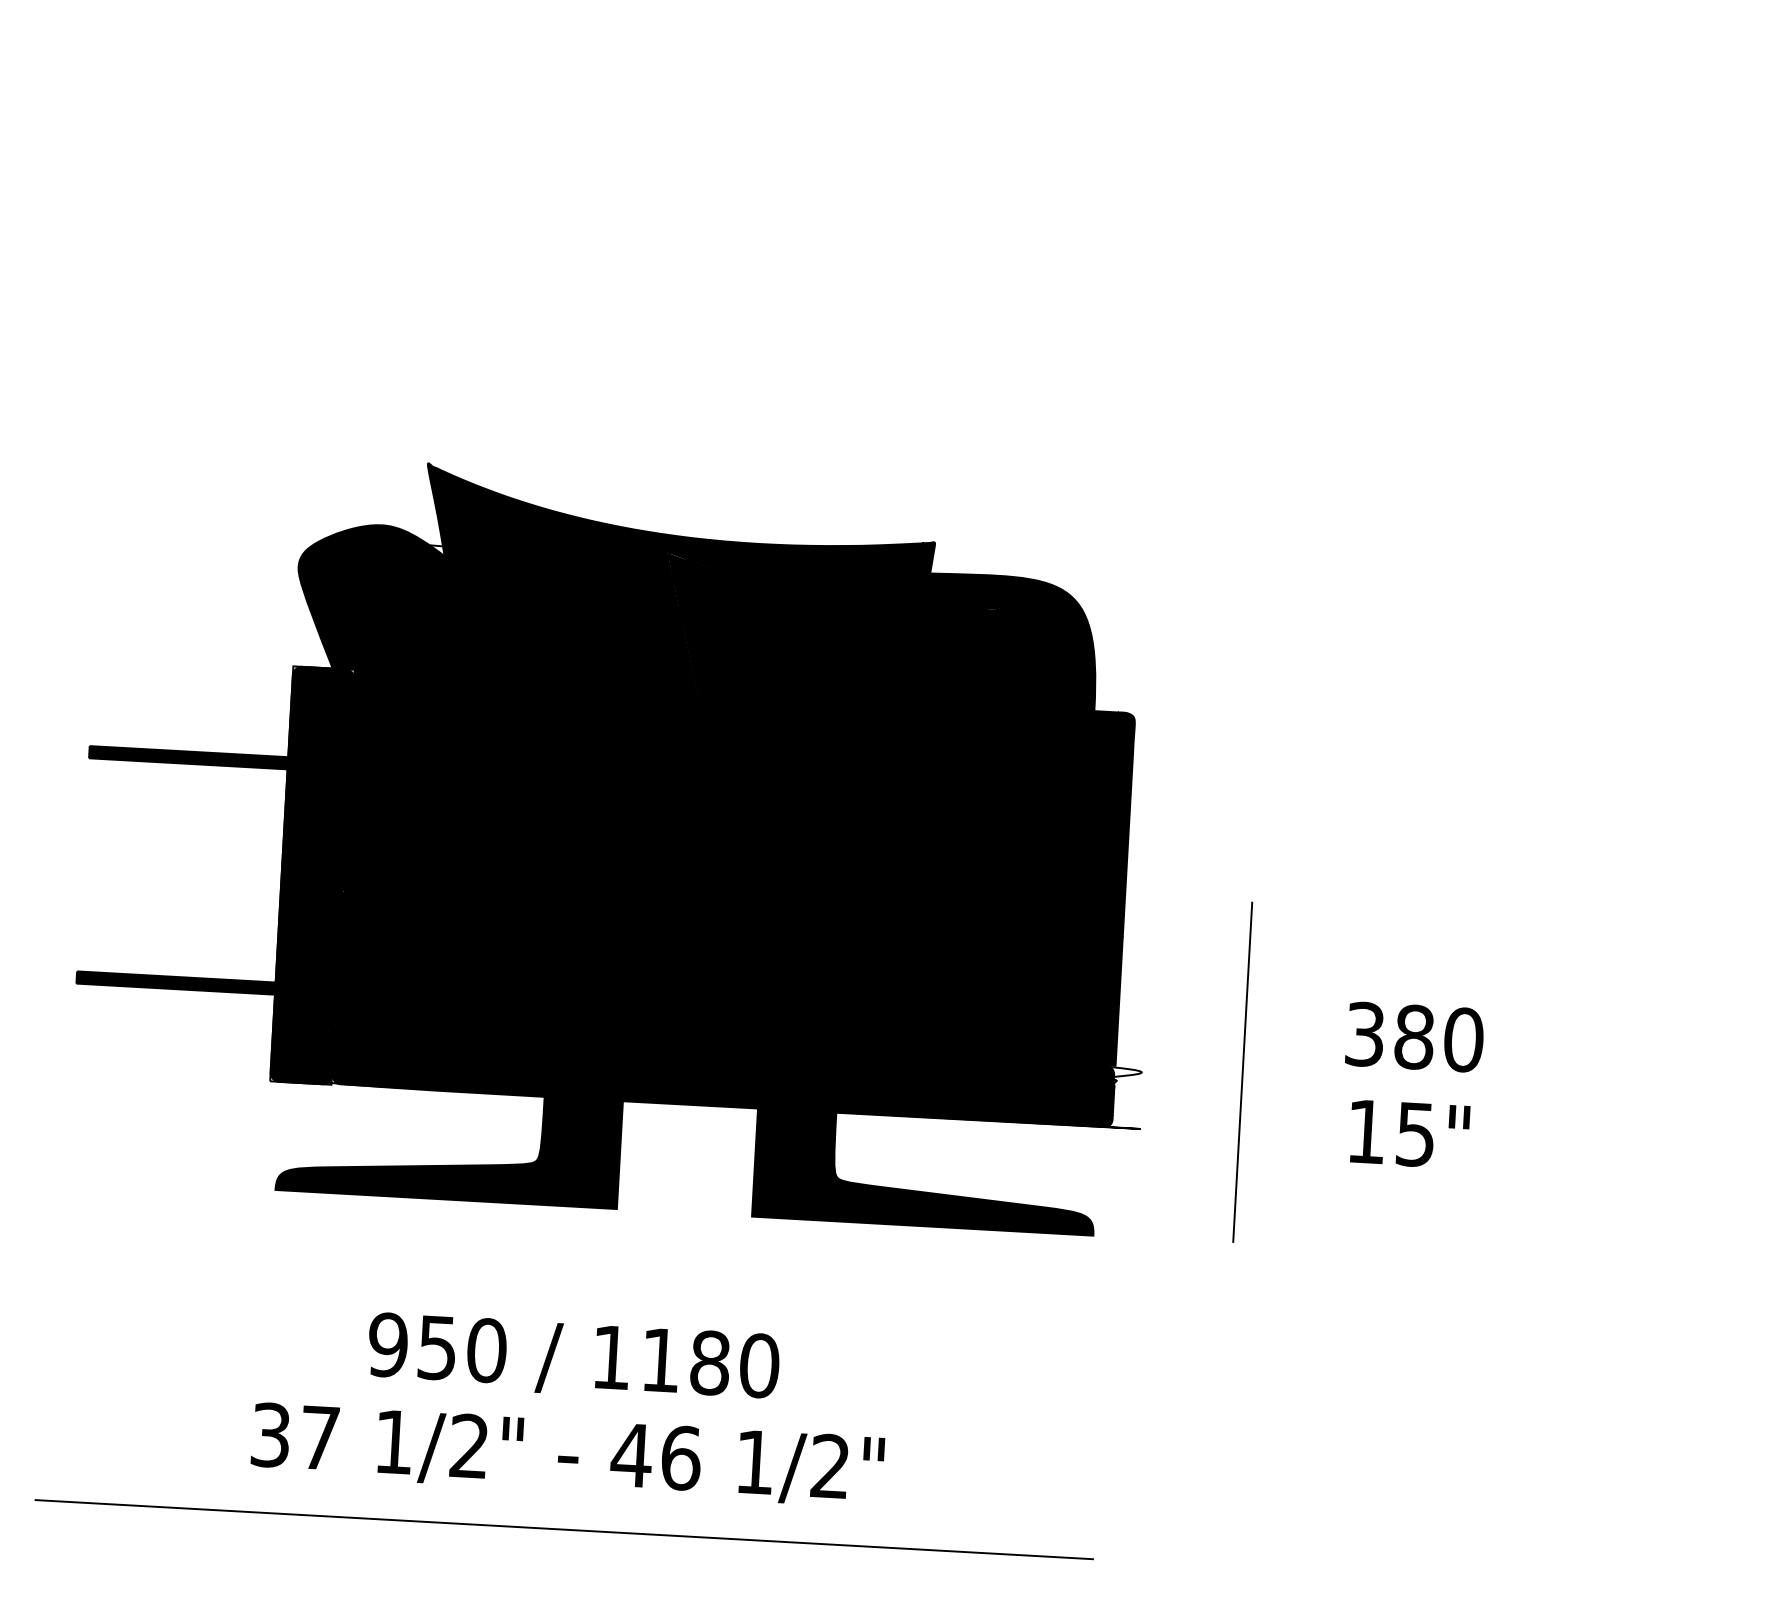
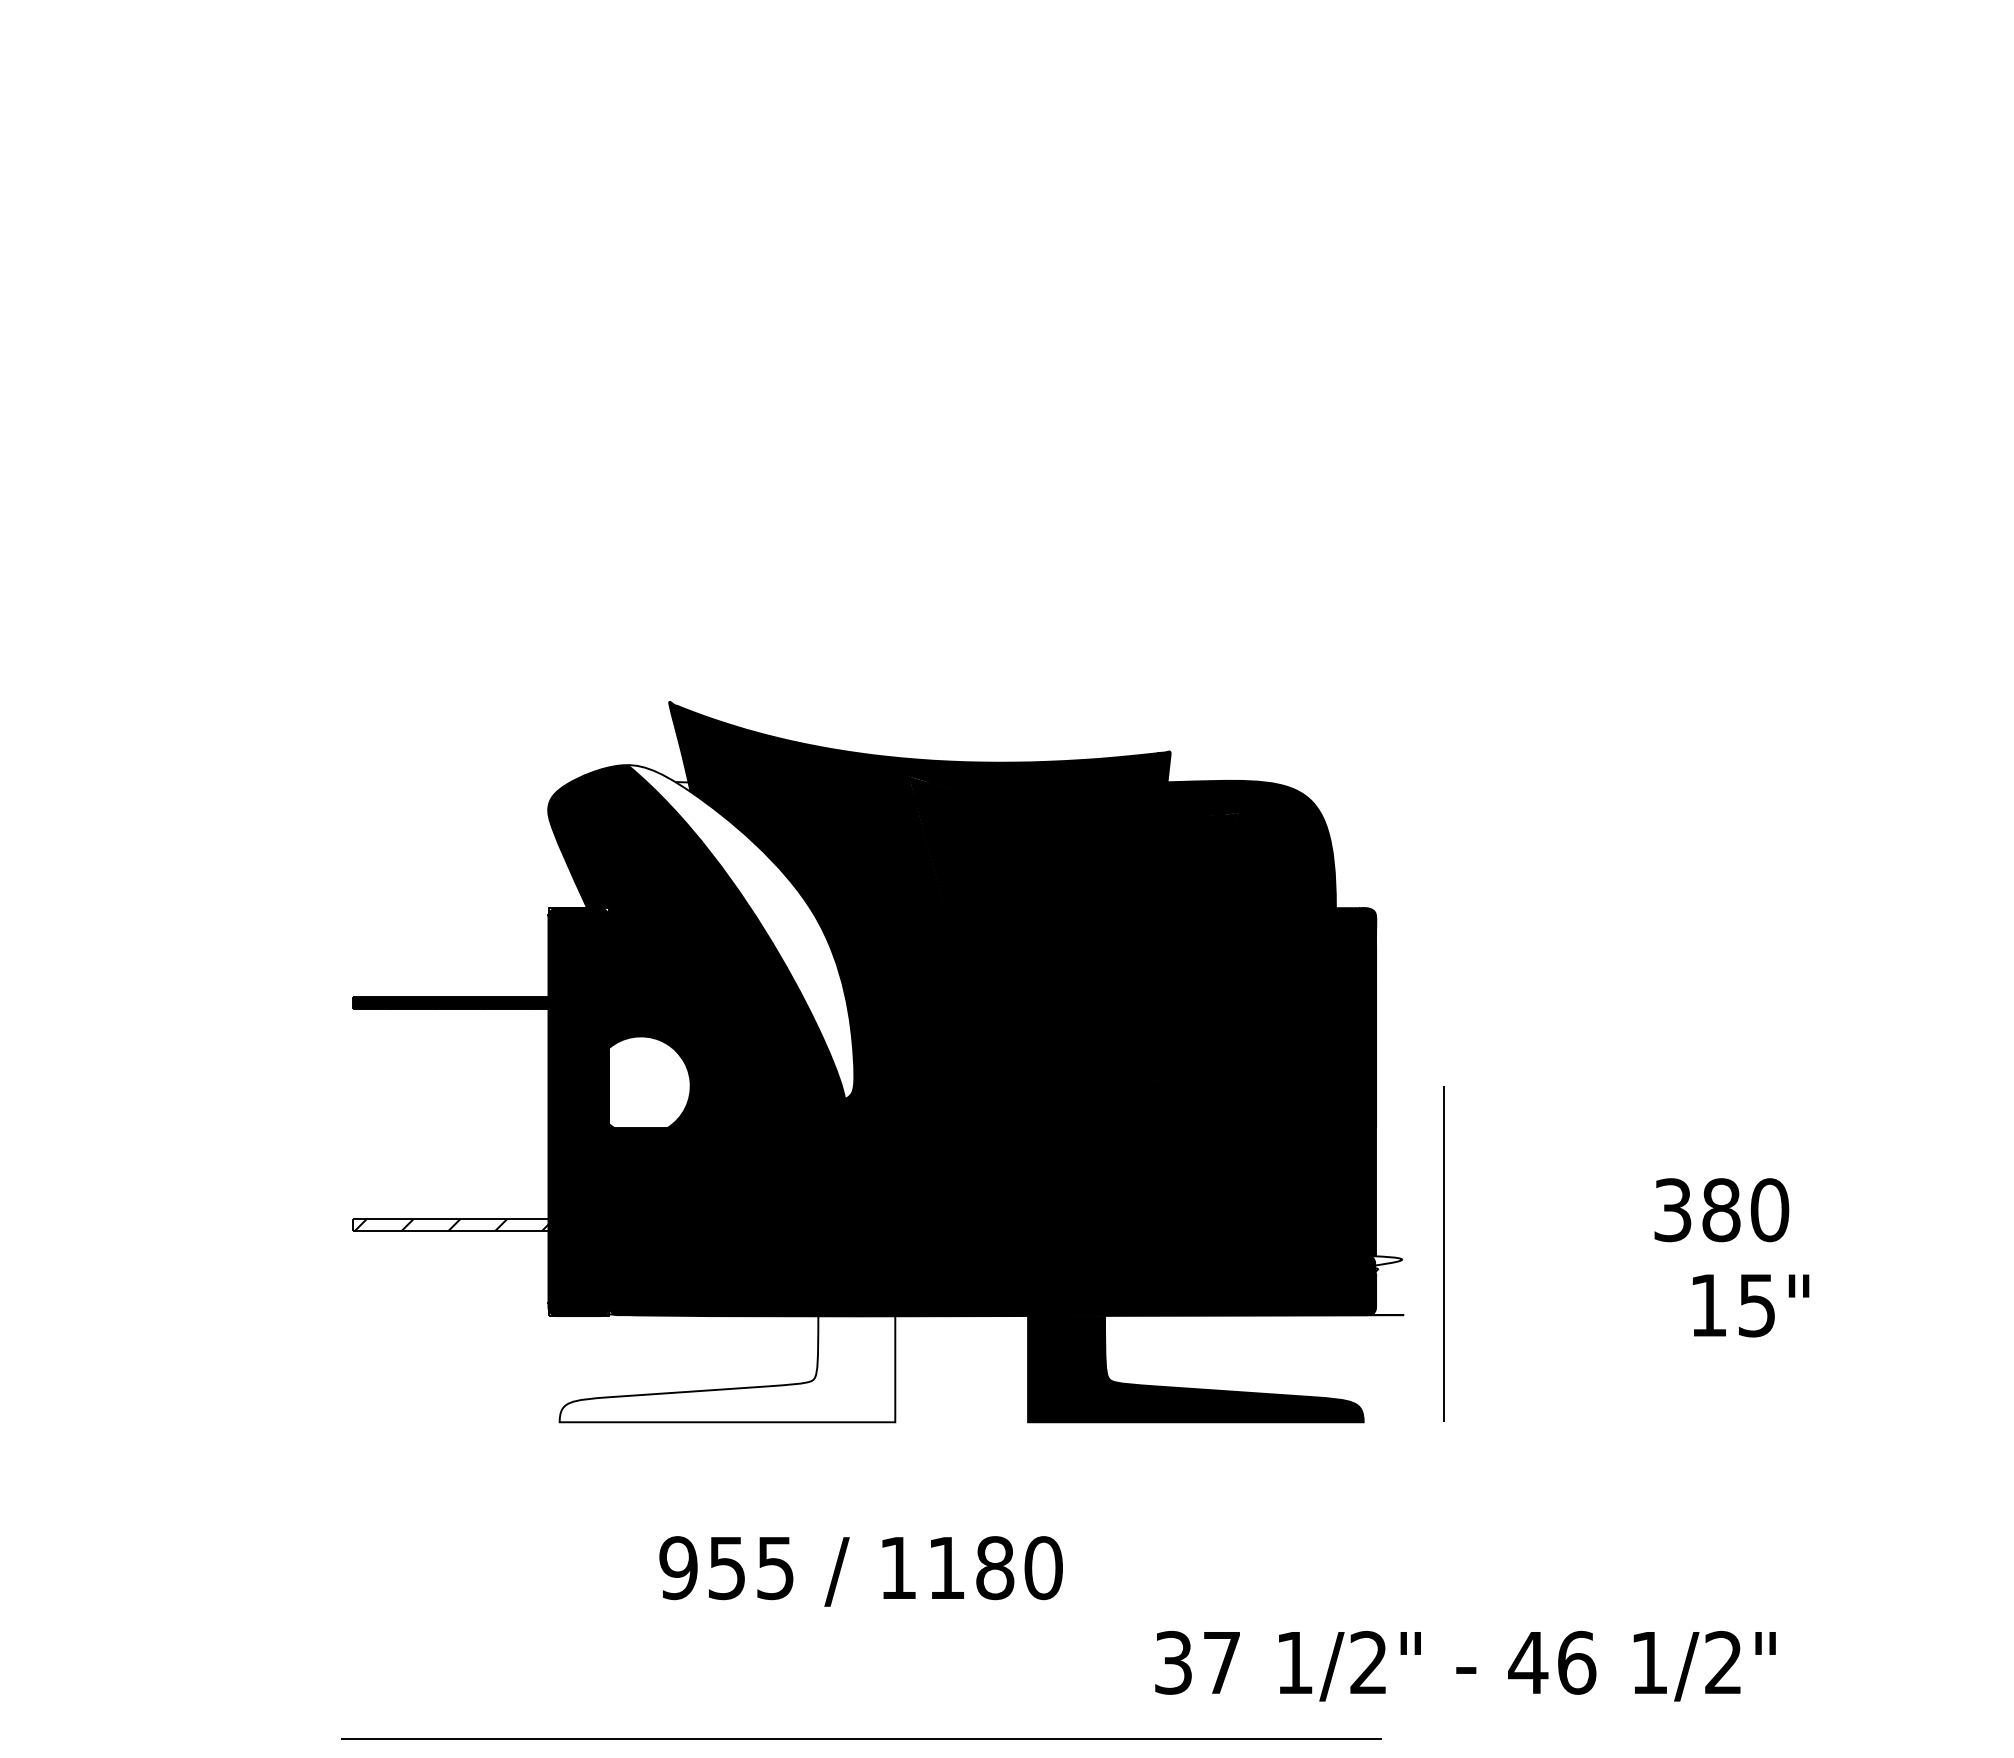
fill: (487, 702) -> (740, 932), removed
fill: (386, 848) -> (649, 1081), removed
fill: (175, 982) -> (450, 1224), removed
text: (1414, 1037) -> (1721, 1210), moved
line: (1242, 1071) -> (1443, 1253), moved
text: (1410, 1134) -> (1751, 1305), moved
fill: (449, 1145) -> (727, 1369), removed
text: (486, 1351) -> (775, 1568), 950 -> 955
text: (567, 1454) -> (1465, 1665), moved

